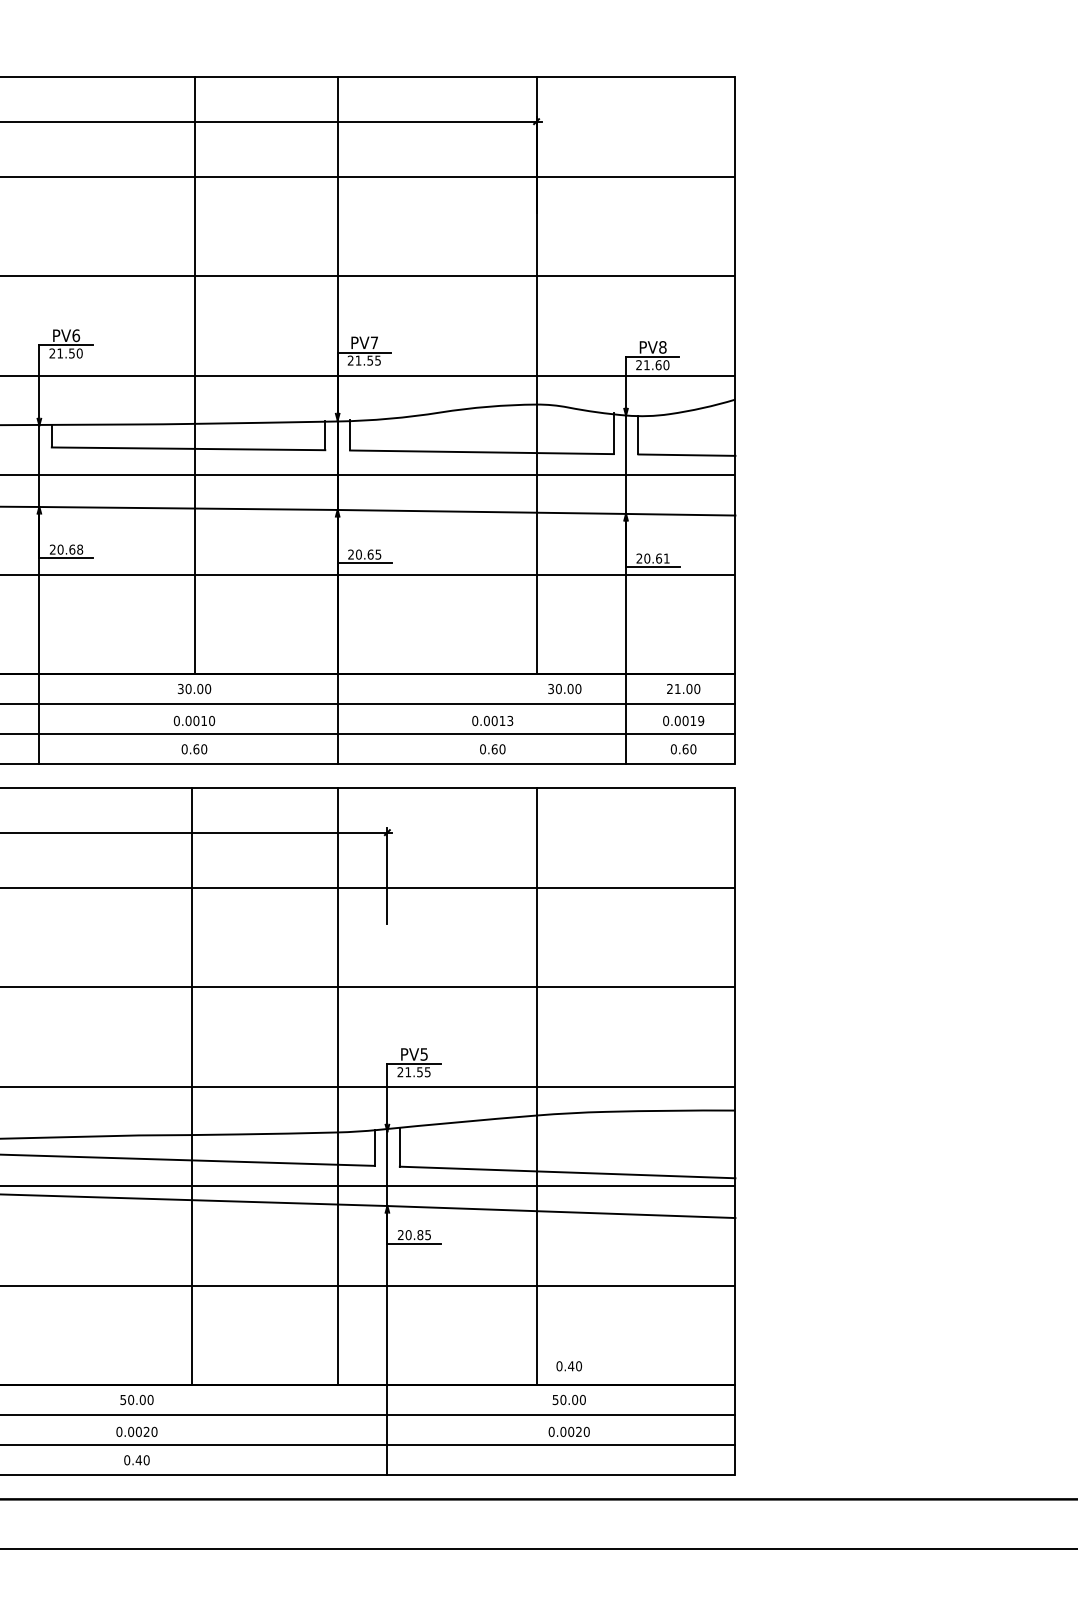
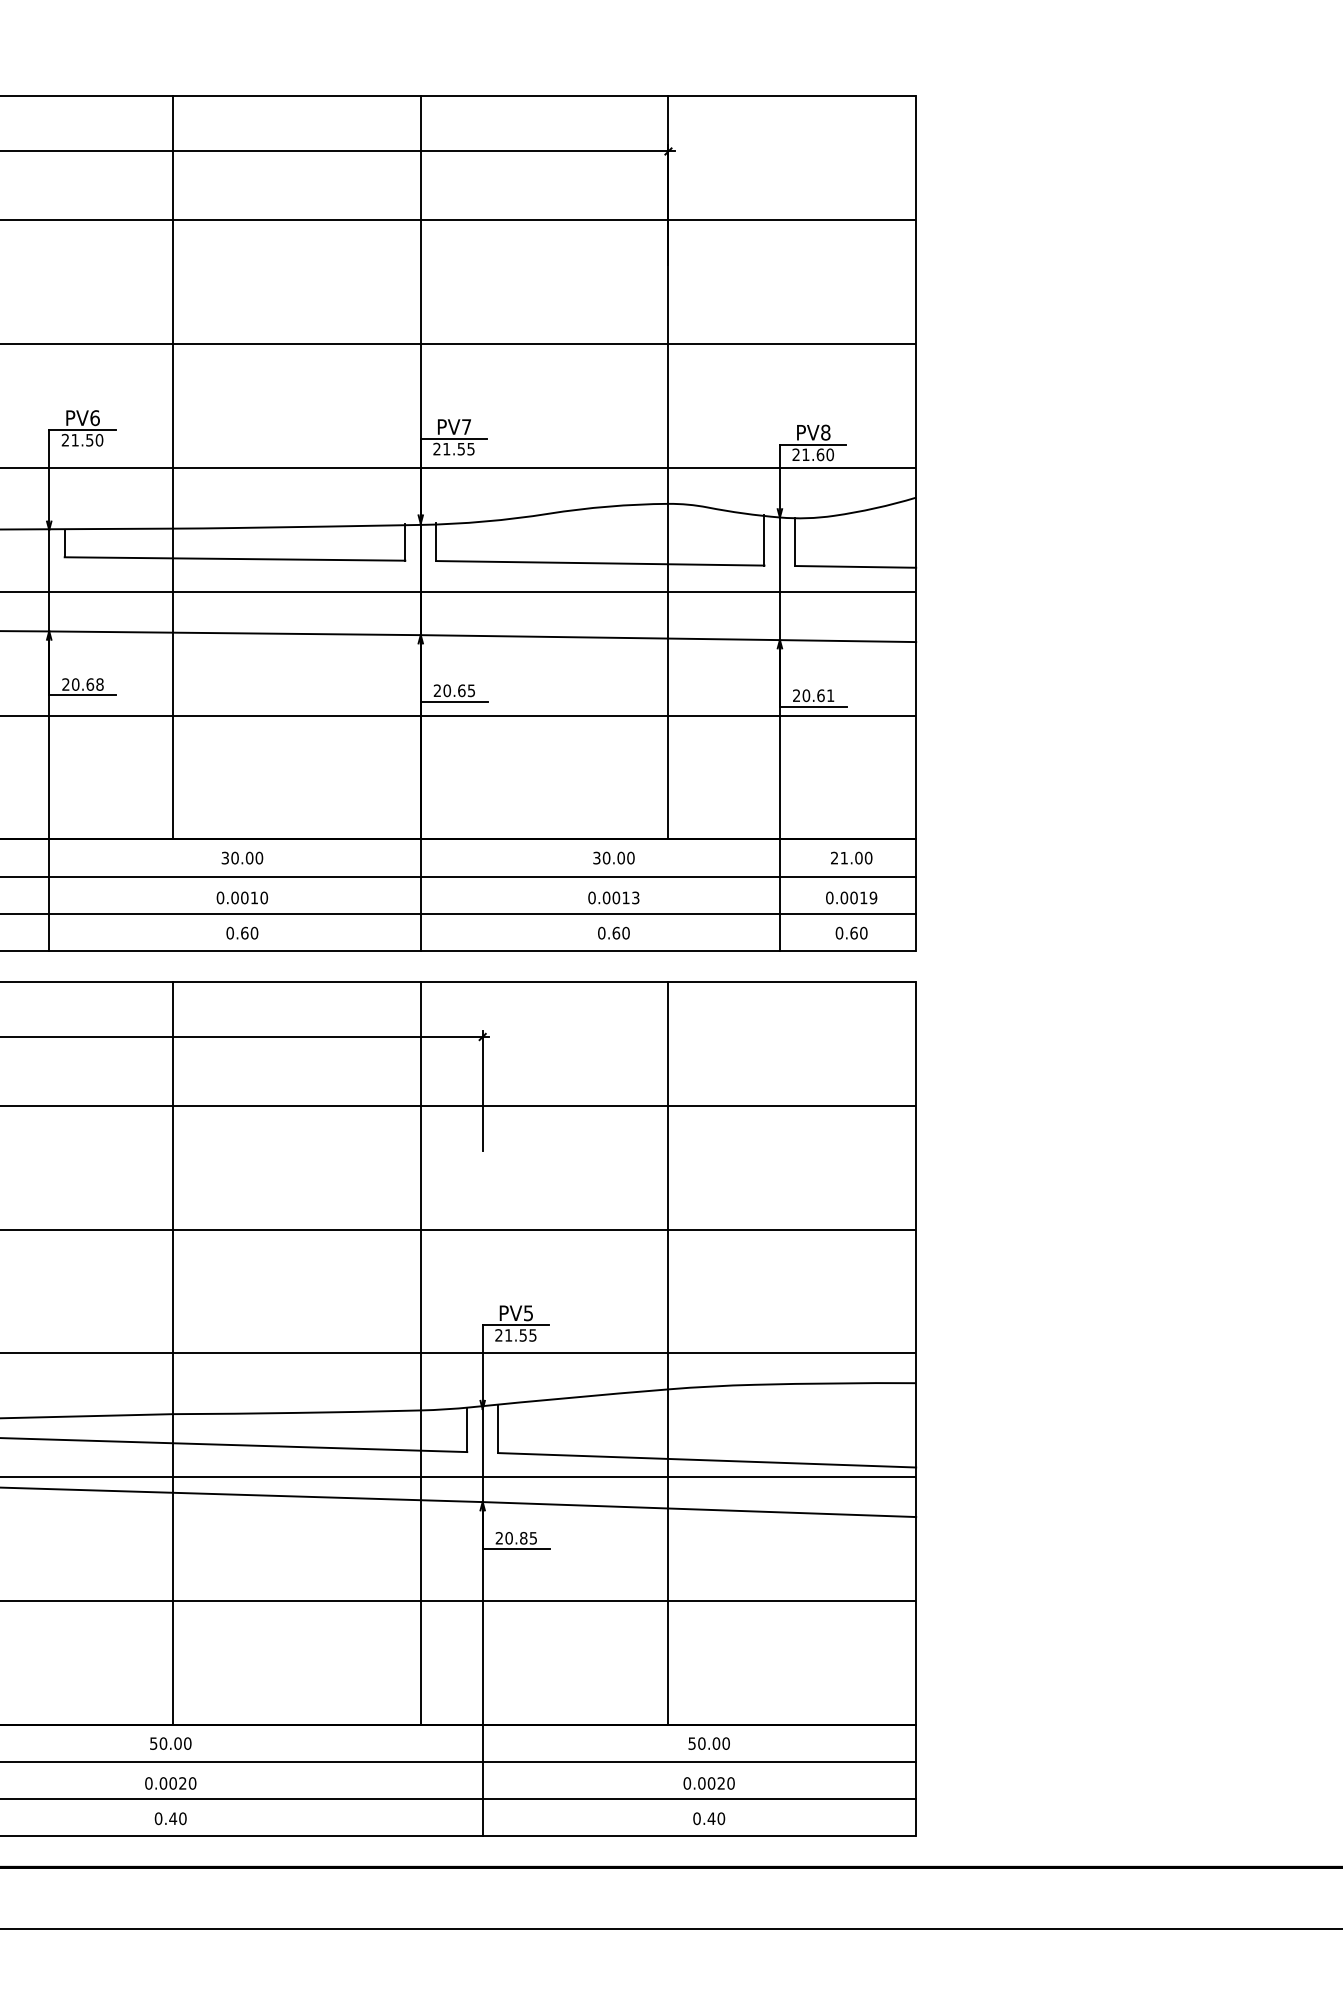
line: (194, 375) -> (172, 467), moved
text: (564, 689) -> (613, 858), moved
line: (191, 1086) -> (172, 1353), moved
text: (568, 1366) -> (708, 1819), moved

